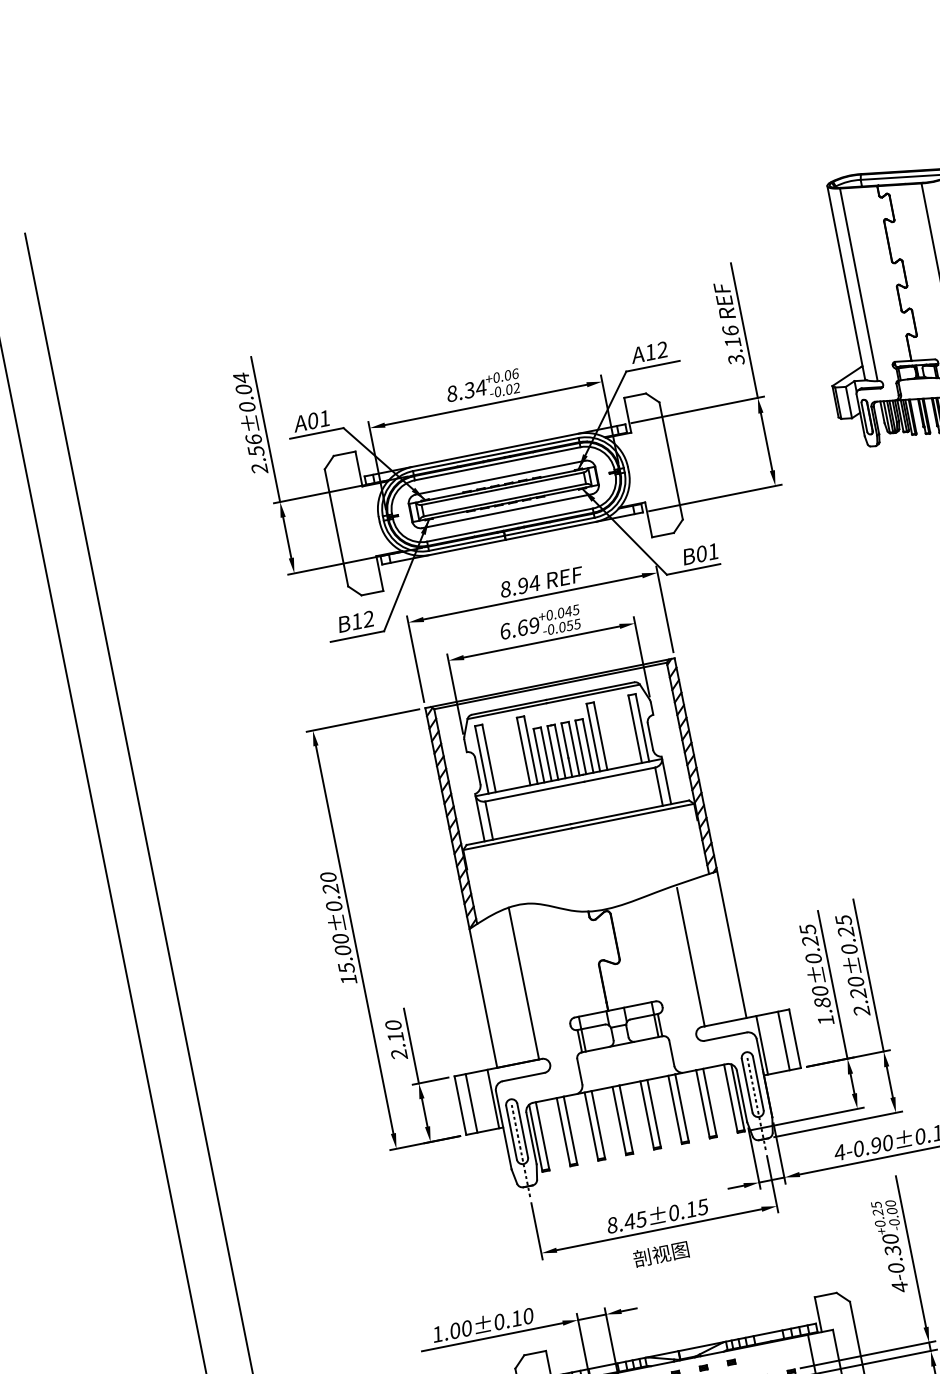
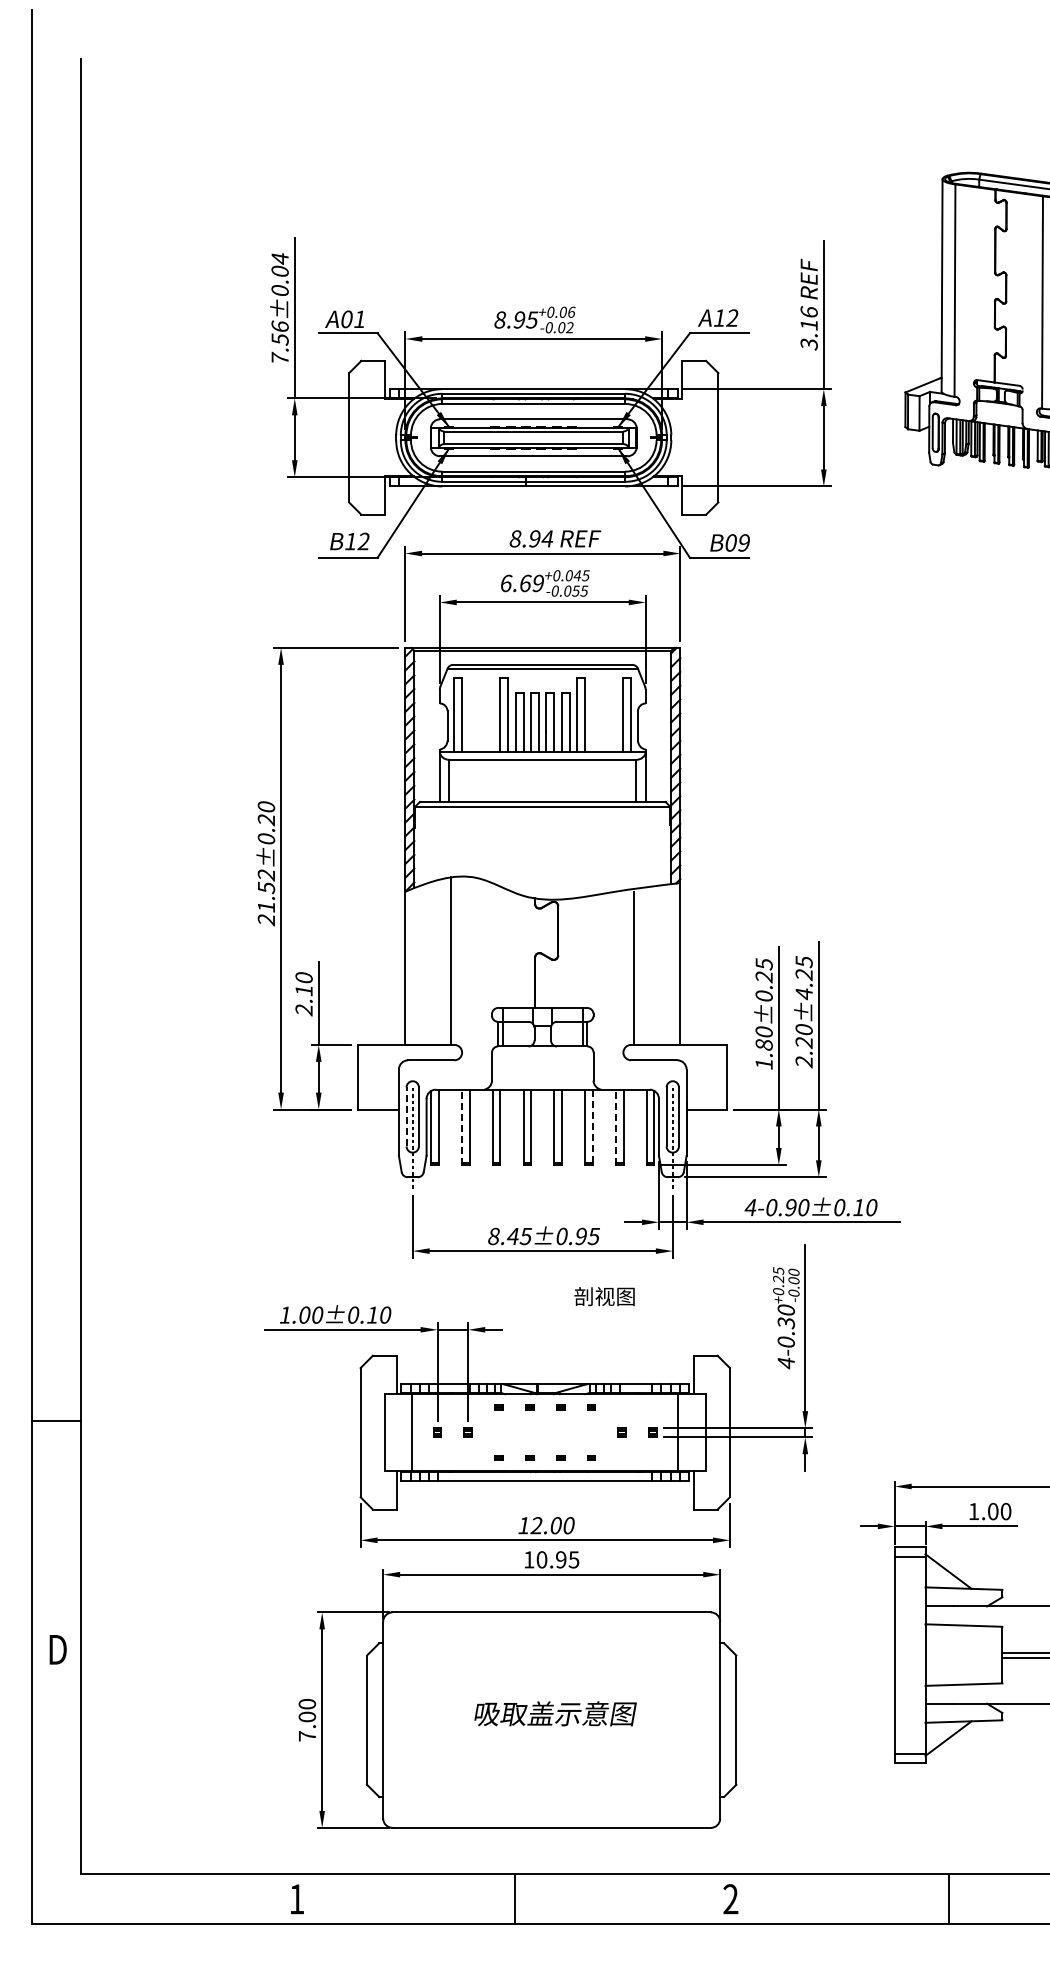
text: (474, 388) -> (525, 319), 8.34 -> 8.95
text: (259, 468) -> (279, 358), 2.56±0.04 -> 7.56±0.04
text: (712, 551) -> (743, 542), B01 -> B09
text: (849, 950) -> (803, 994), 2.20±0.25 -> 2.20±4.25
text: (344, 959) -> (266, 897), 15.00±0.20 -> 21.52±0.20
line: (784, 1040) -> (715, 1076), removed
line: (762, 1044) -> (691, 1076), removed
line: (493, 1098) -> (394, 1076), removed
line: (471, 1102) -> (370, 1076), removed
line: (702, 1104) -> (615, 1127), solid -> dashed
line: (681, 1108) -> (592, 1127), solid -> dashed
line: (511, 1132) -> (406, 1116), solid -> dashed
line: (563, 1132) -> (461, 1127), solid -> dashed
text: (690, 1209) -> (580, 1236), 8.45±0.15 -> 8.45±0.95
text: (661, 1254) -> (604, 1296), moved

